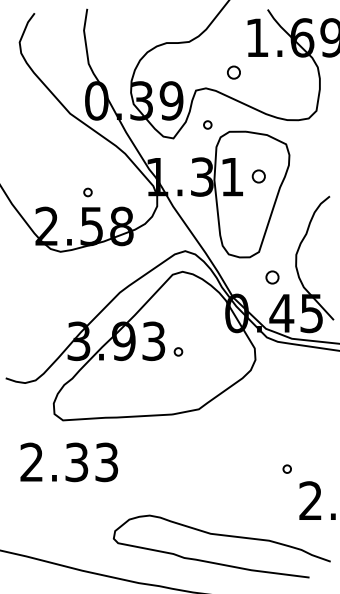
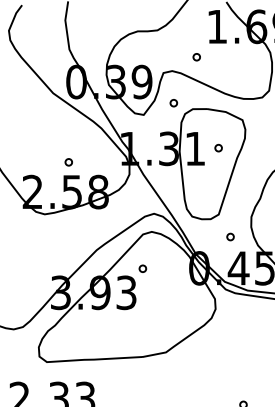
part: (233, 72) -> (196, 57), size x0.62
part: (258, 175) -> (218, 147), size x0.62
part: (272, 277) -> (230, 236), size x0.62
part: (178, 351) -> (142, 268), moved

